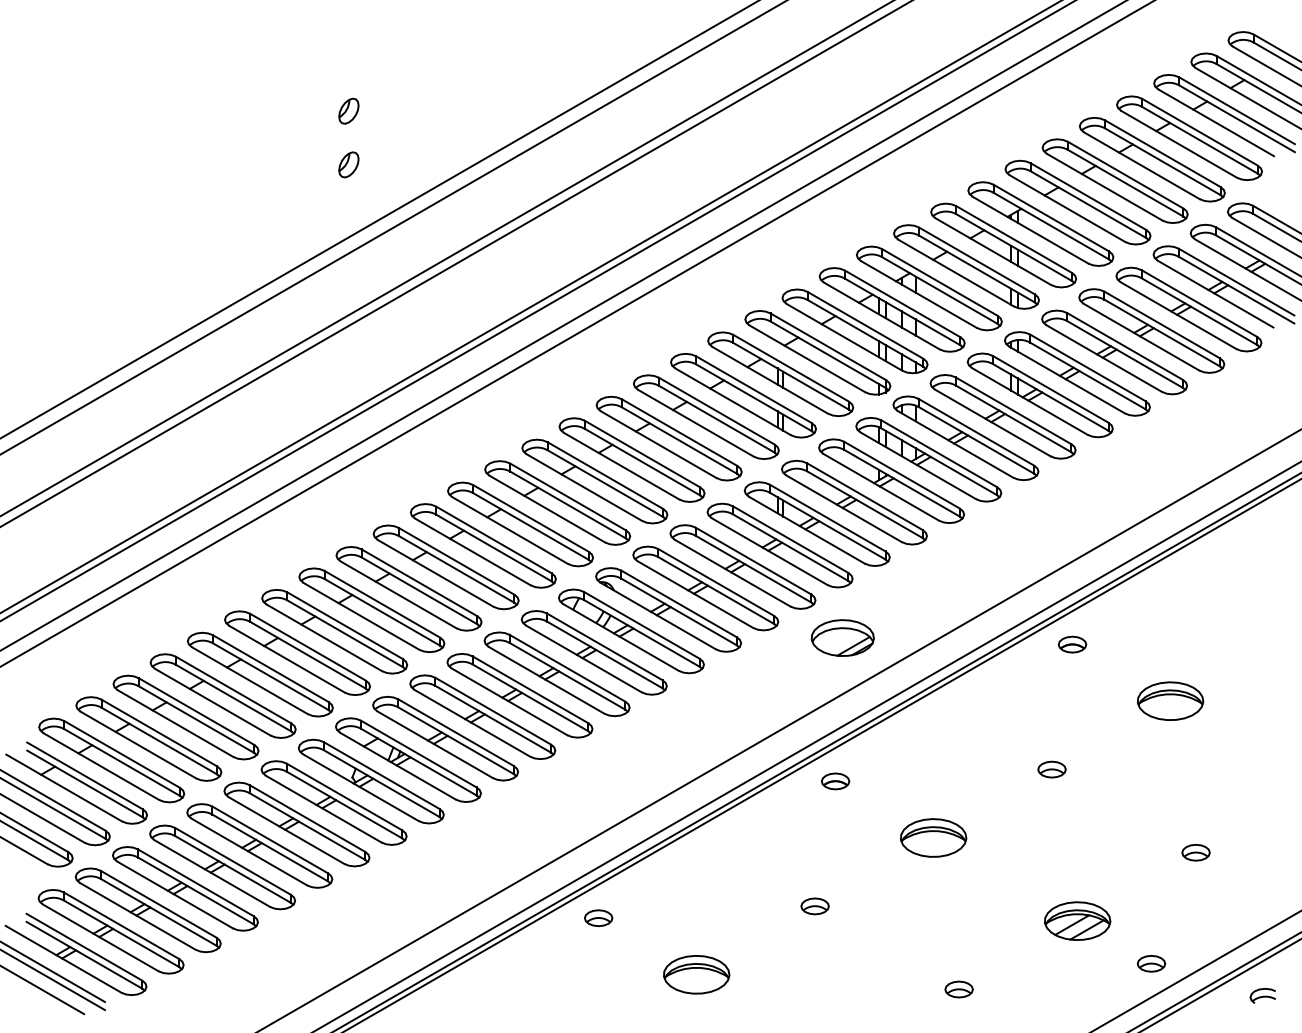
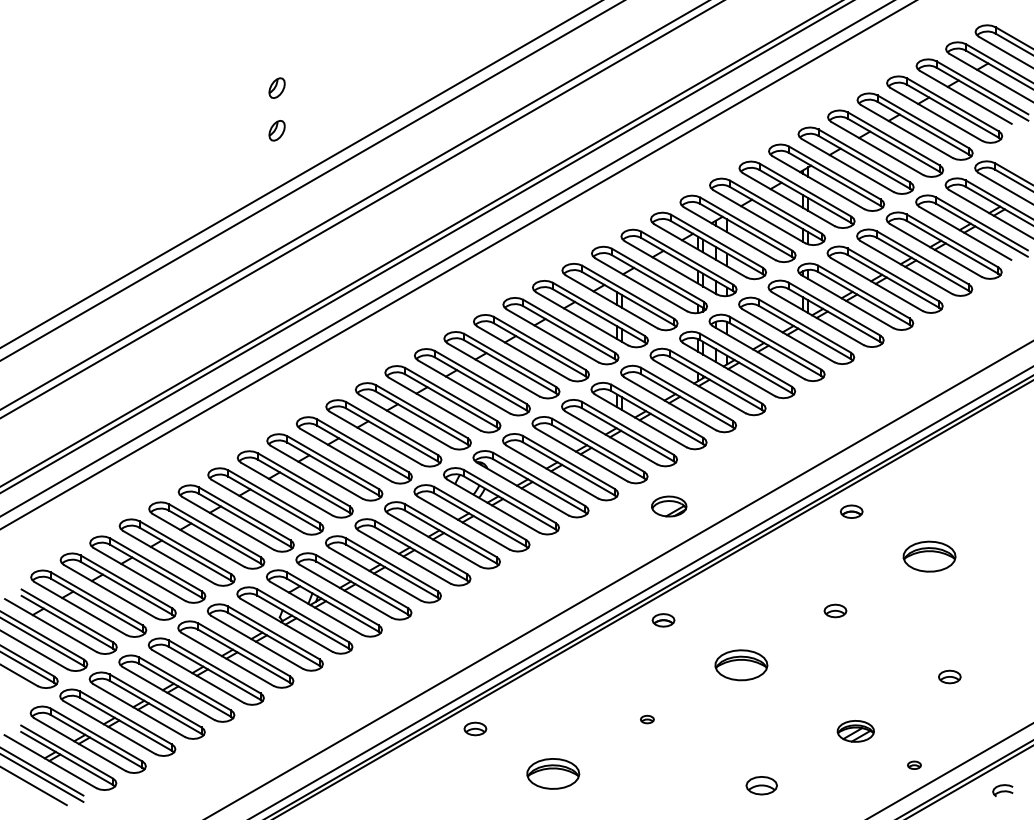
part: (841, 638) -> (668, 506), size x0.7
part: (815, 906) -> (647, 719), size x0.6
part: (1077, 921) -> (855, 731), size x0.7
part: (1151, 964) -> (914, 765), size x0.6
part: (958, 989) -> (761, 785), size x1.4

